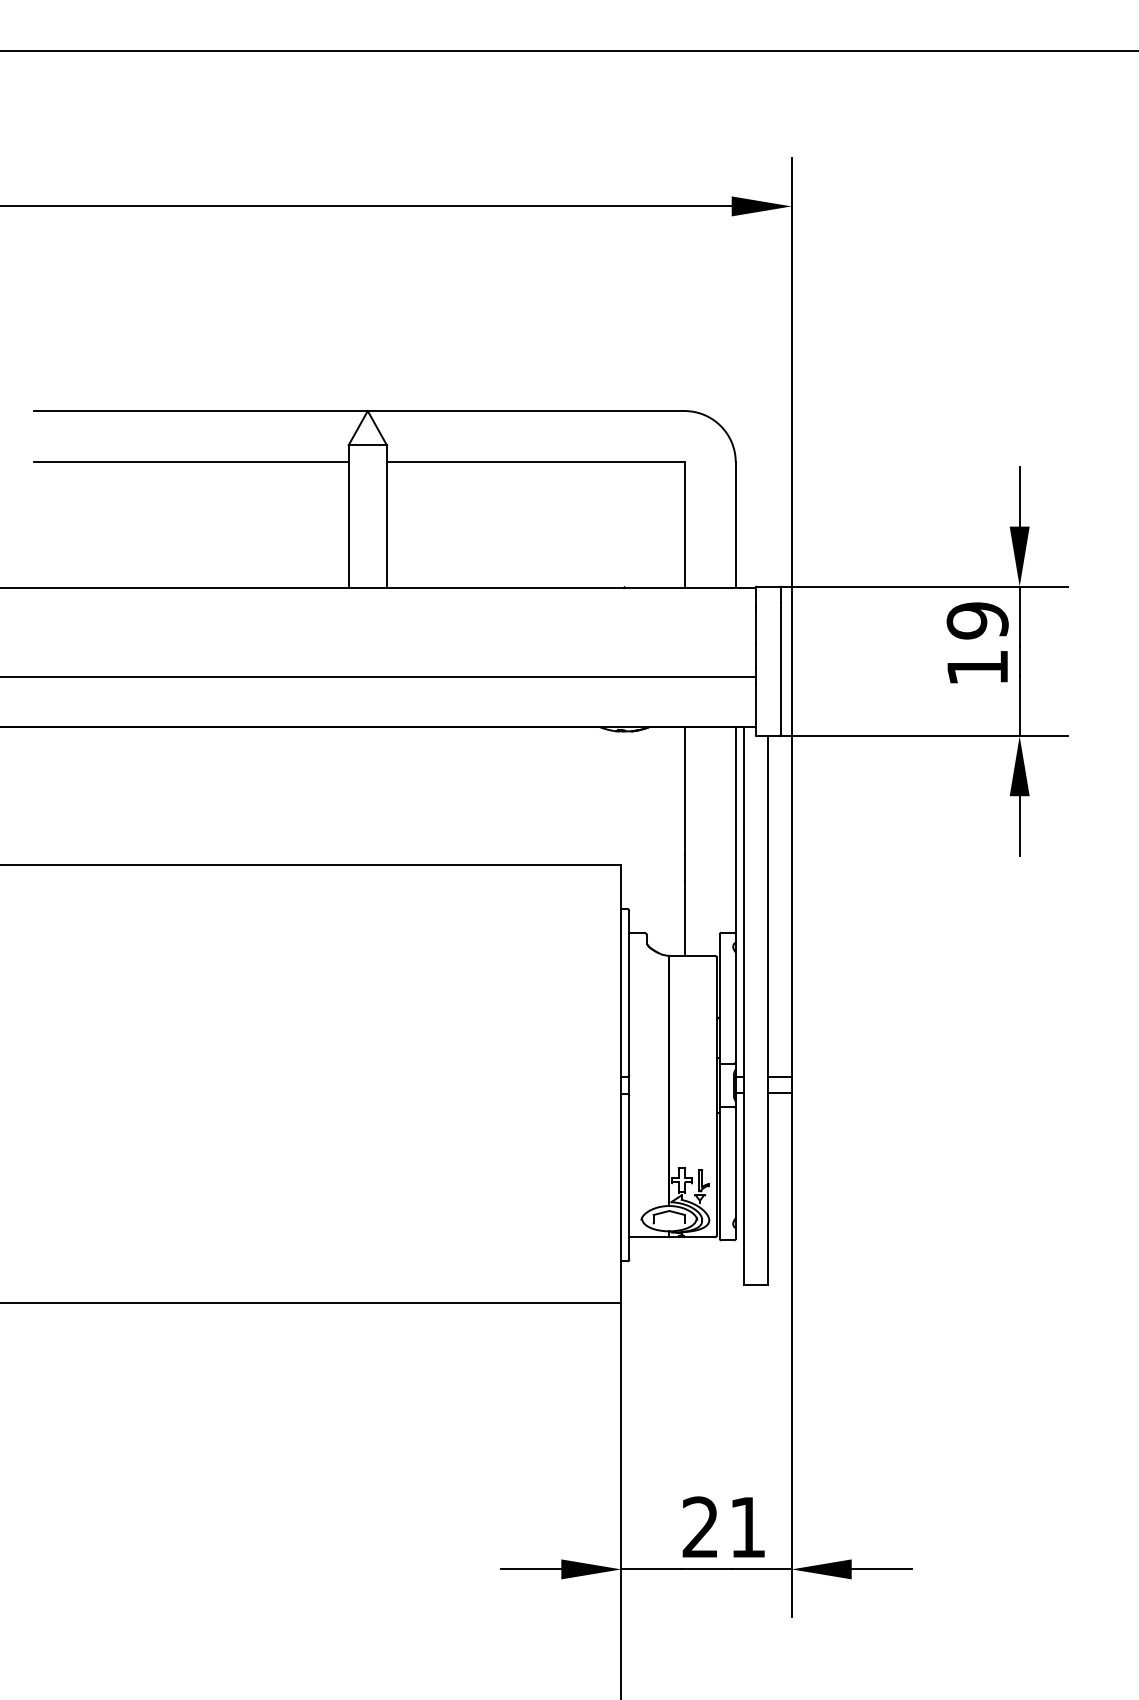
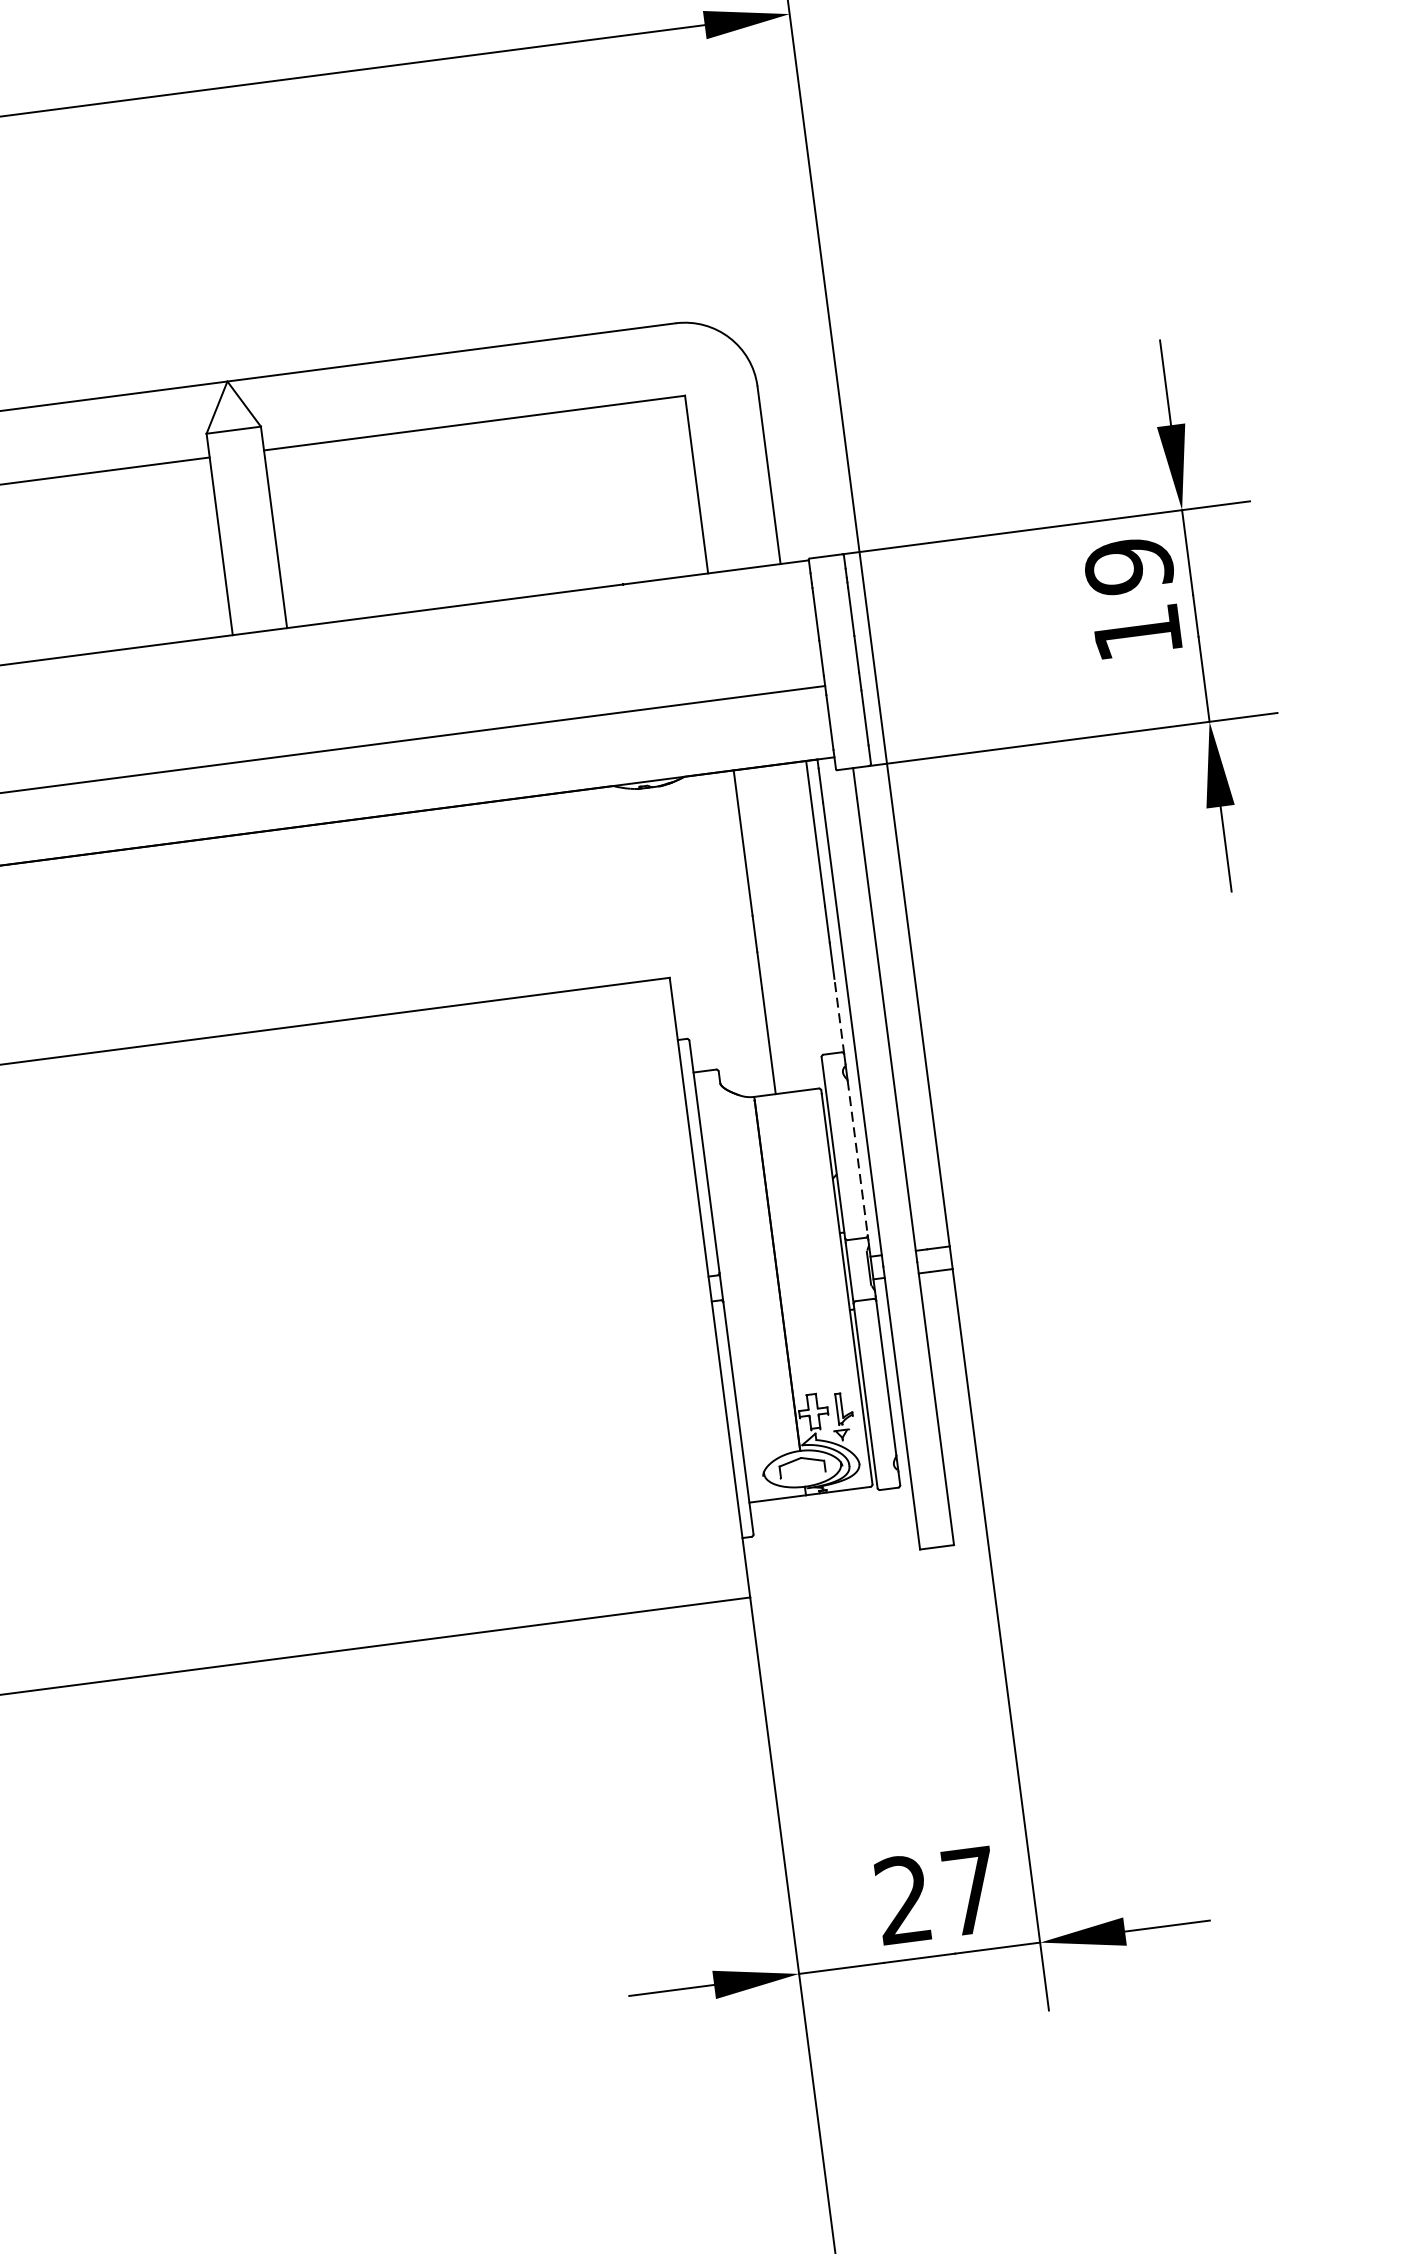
line: (735, 907) -> (838, 1016), solid -> dashed
line: (735, 1007) -> (857, 1157), solid -> dashed
text: (747, 1527) -> (969, 1891), 21 -> 27

